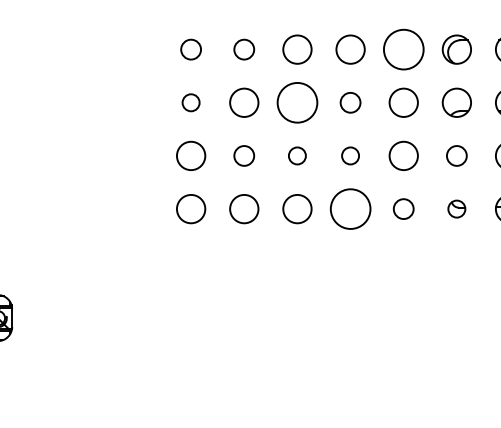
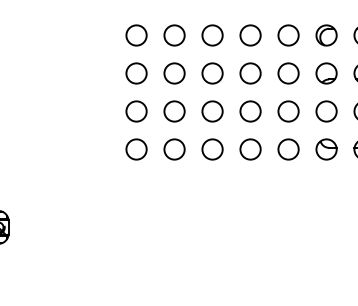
circle: (191, 49) -> (136, 35), size x1.43
circle: (244, 49) -> (174, 35), size x1.43
circle: (403, 49) -> (288, 35), size x0.71
circle: (191, 102) -> (136, 73), size x1.67
circle: (297, 102) -> (212, 73), size x0.71
circle: (350, 102) -> (250, 73), size x1.43
circle: (244, 155) -> (174, 111), size x1.43
circle: (297, 155) -> (212, 111), size x1.67
circle: (350, 155) -> (250, 111), size x1.67
circle: (456, 155) -> (326, 111), size x1.43
circle: (350, 209) -> (250, 149), size x0.71
circle: (403, 209) -> (288, 149), size x1.43
part: (456, 209) -> (326, 149), size x1.67

